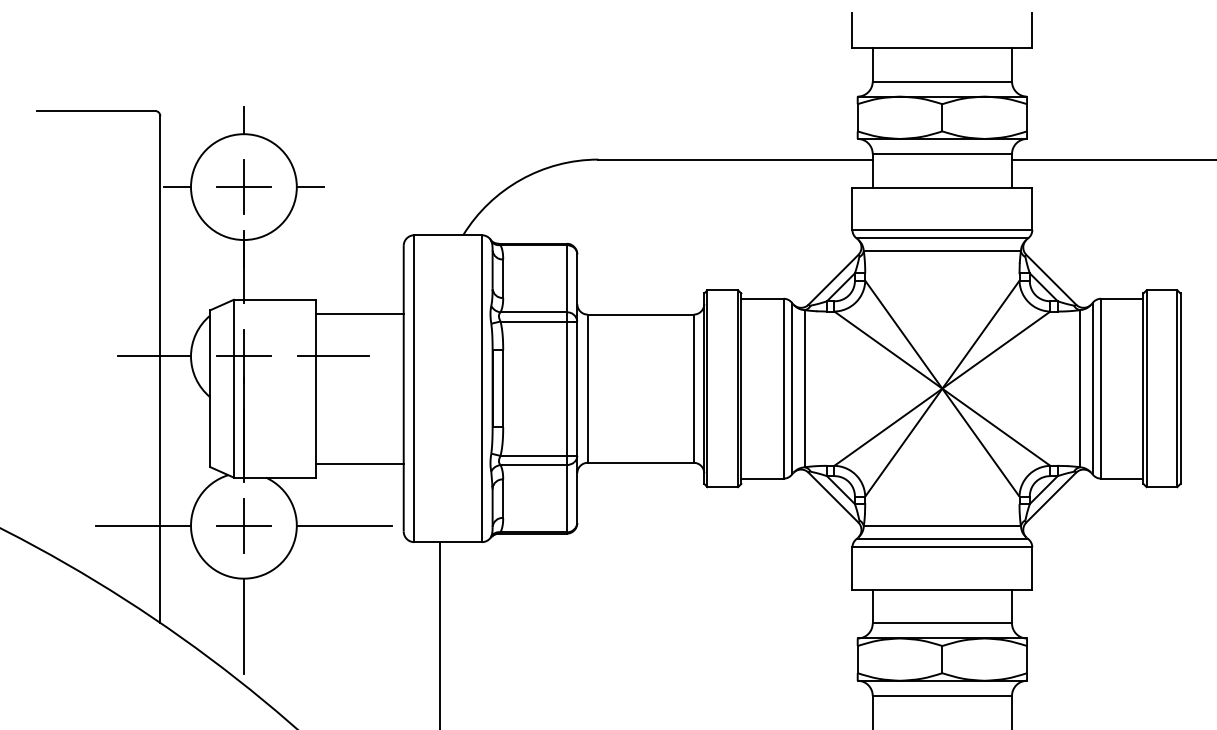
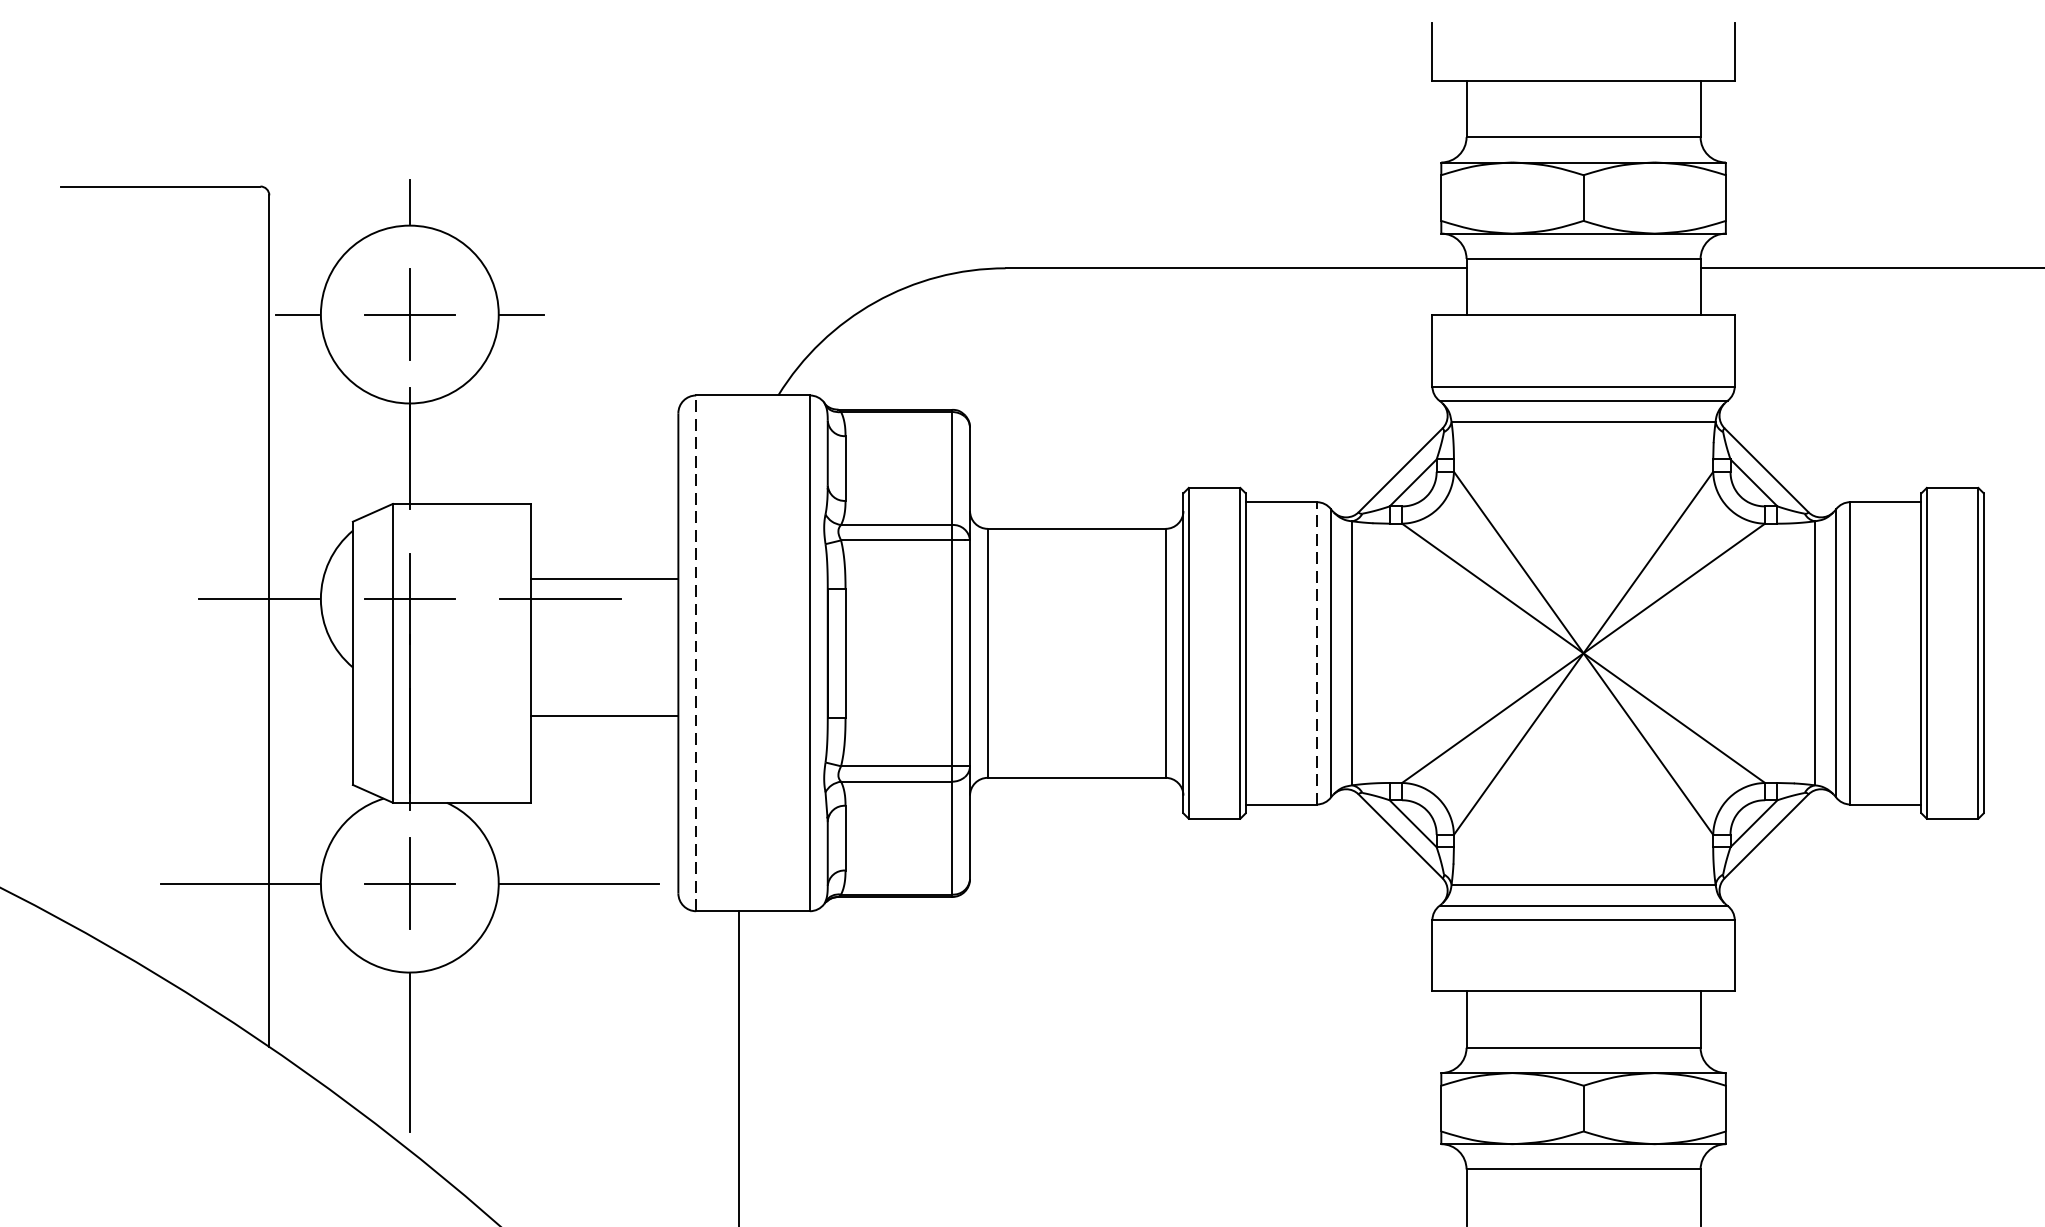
line: (359, 313) -> (604, 579), moved
line: (414, 388) -> (696, 652), solid -> dashed
line: (783, 388) -> (1316, 652), solid -> dashed
line: (359, 463) -> (604, 715), moved

